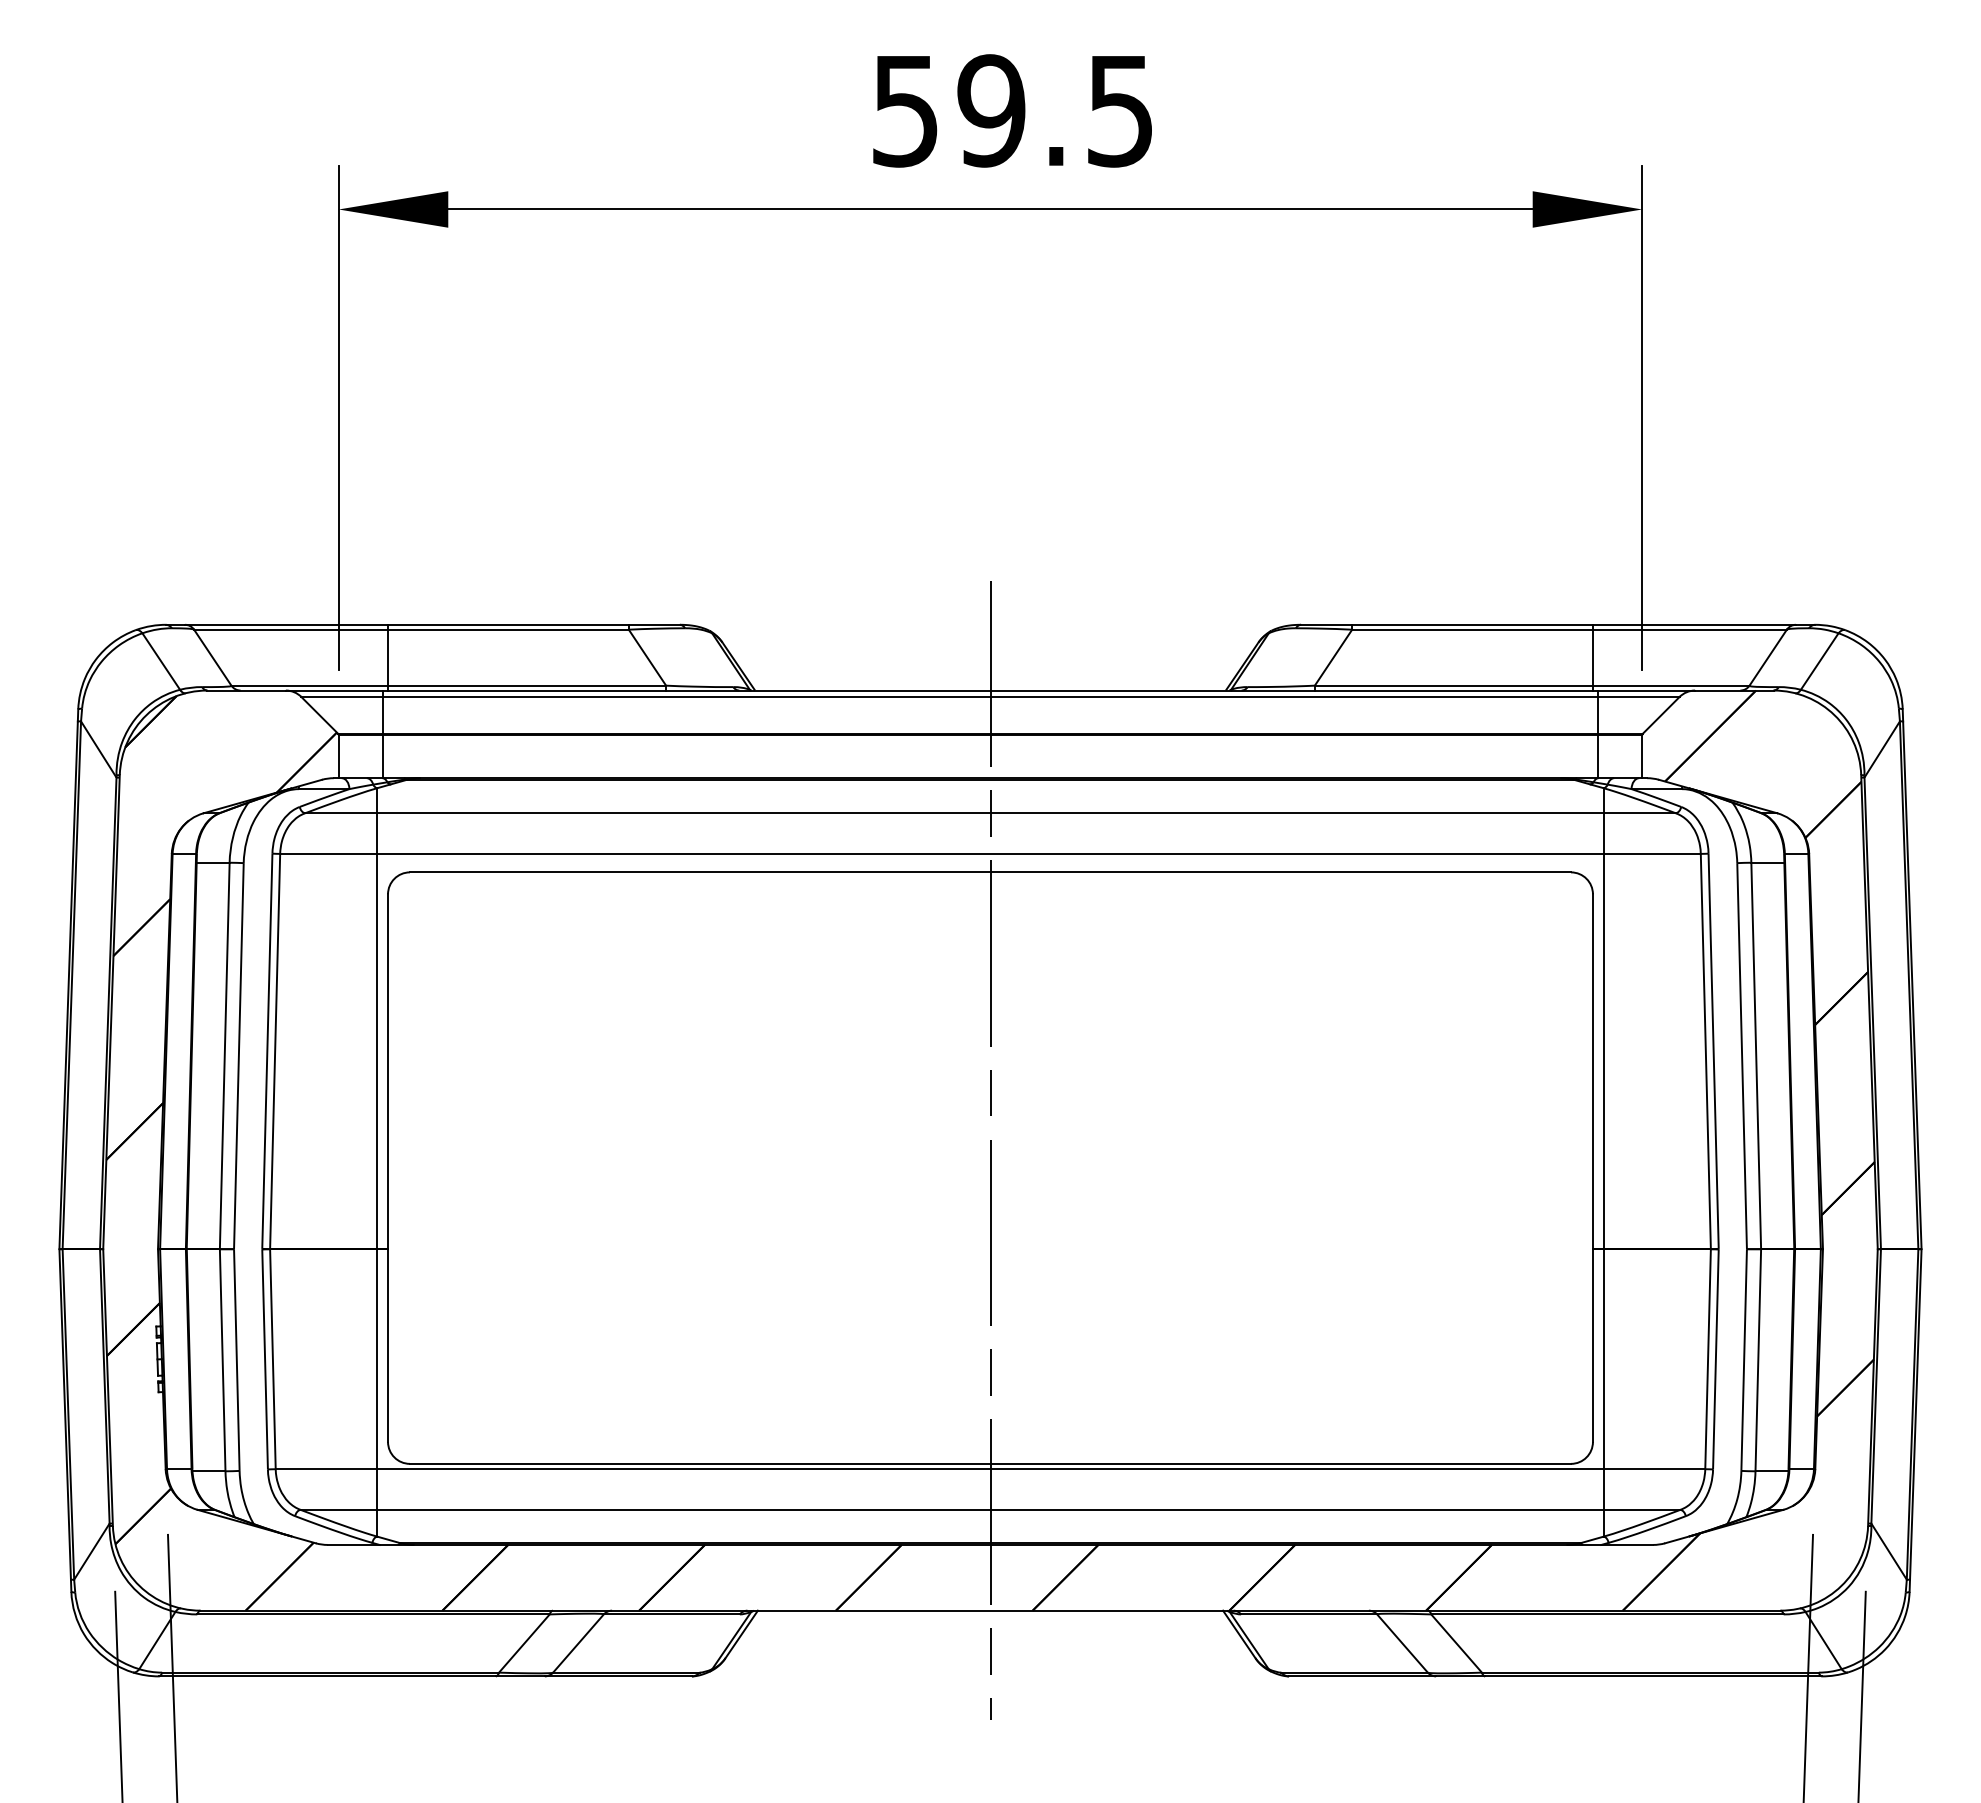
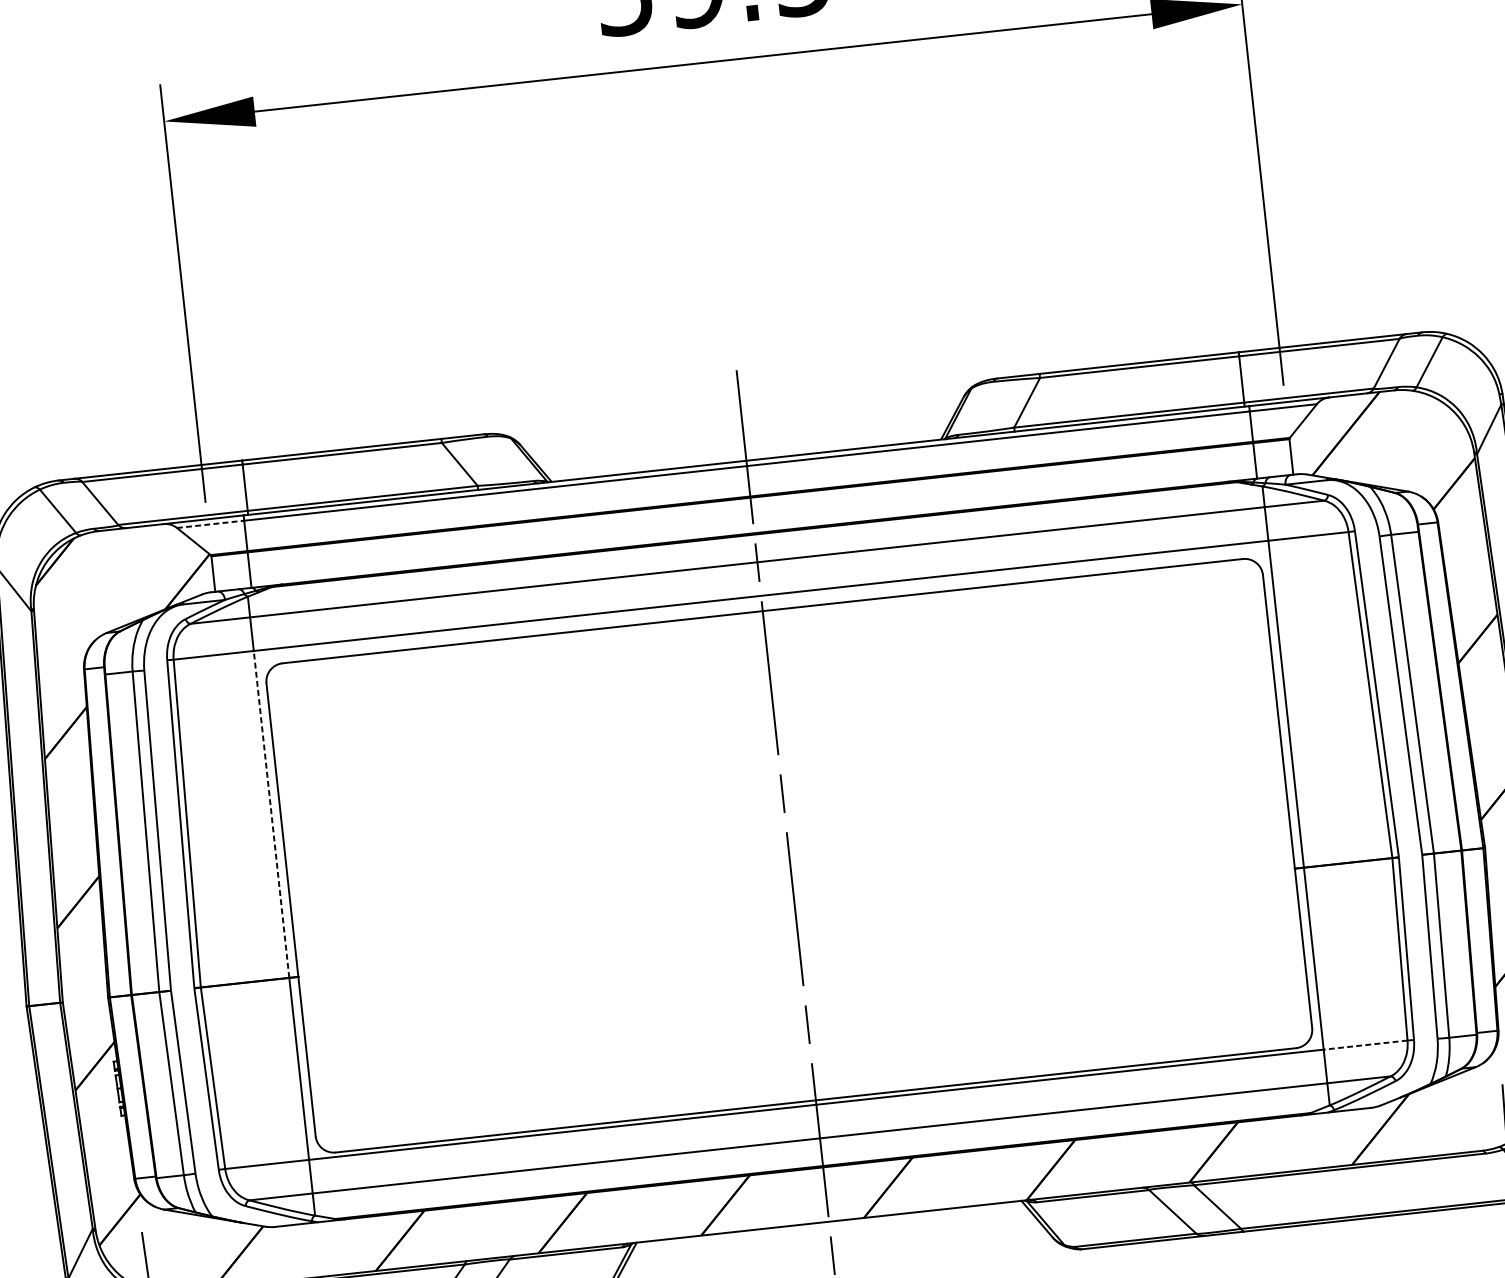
line: (341, 696) -> (210, 524), solid -> dashed
line: (377, 1051) -> (271, 814), solid -> dashed
line: (1654, 1469) -> (1365, 1045), solid -> dashed

